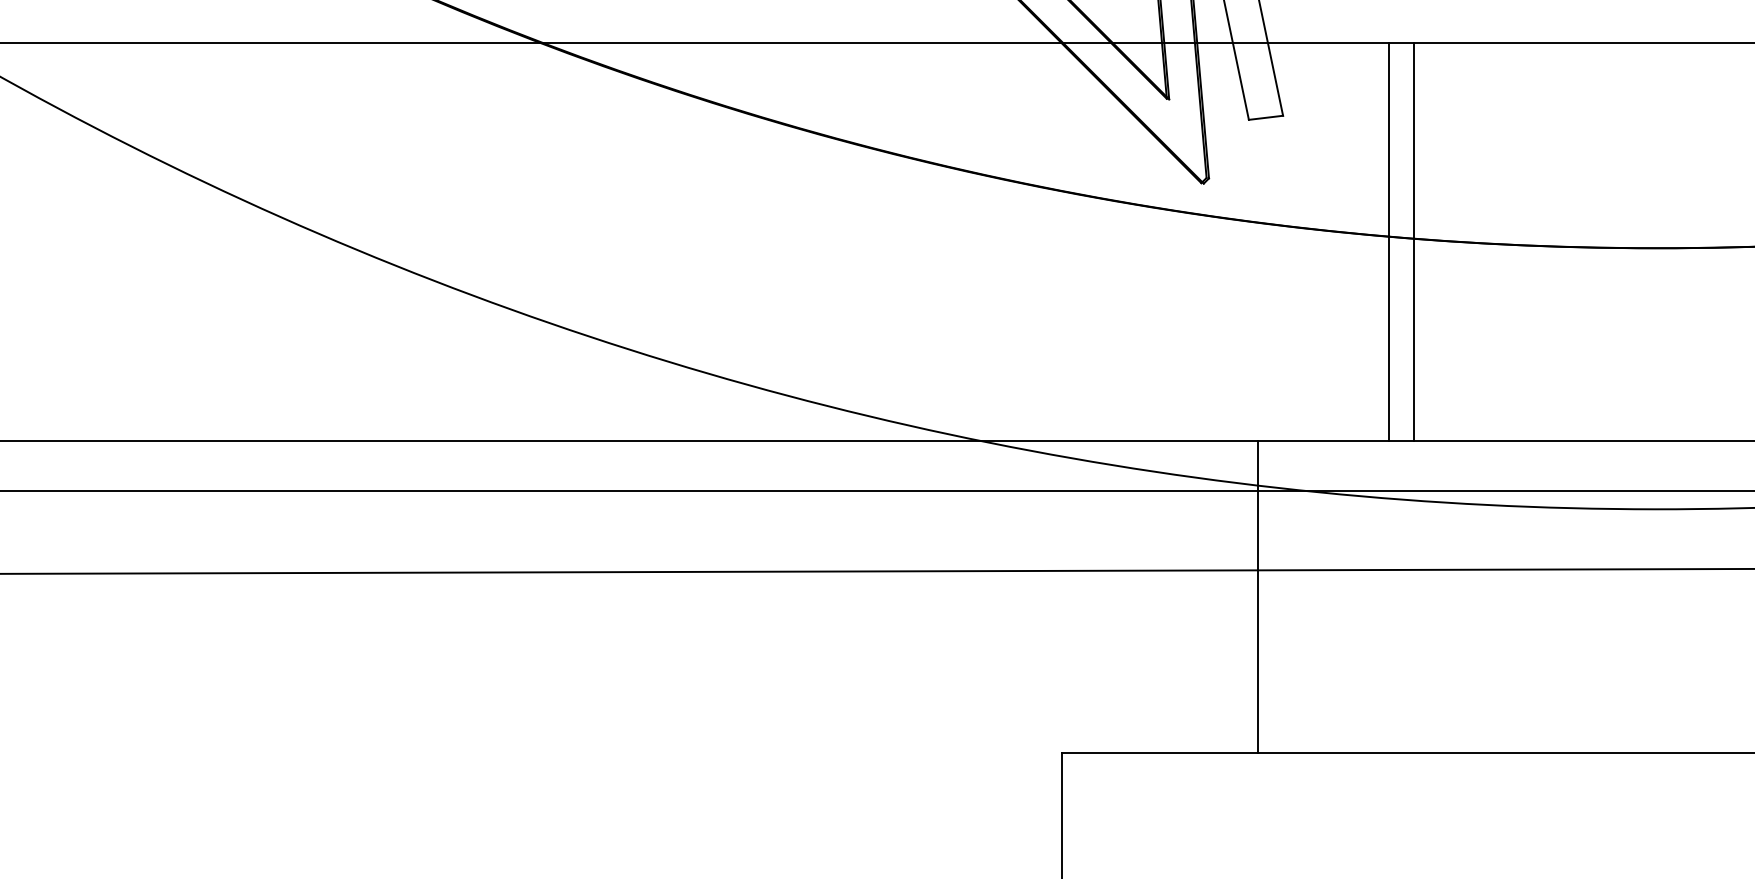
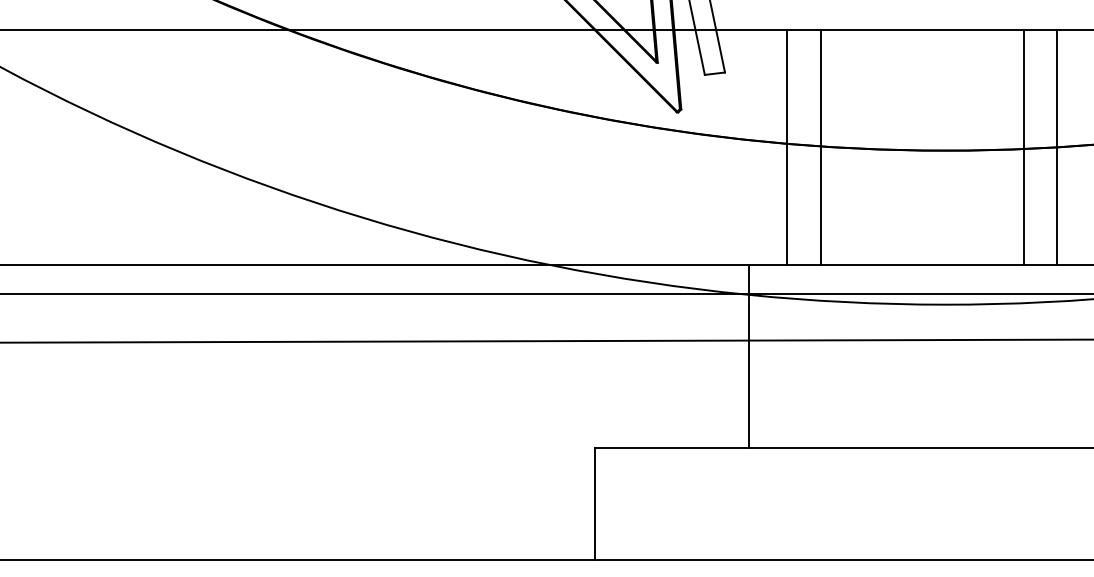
line: (1414, 241) -> (820, 146), moved
line: (1258, 597) -> (749, 356), moved

